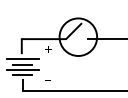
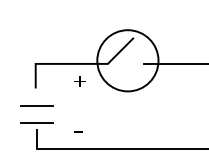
line: (22, 59) -> (36, 97), removed
line: (22, 70) -> (36, 115), removed

